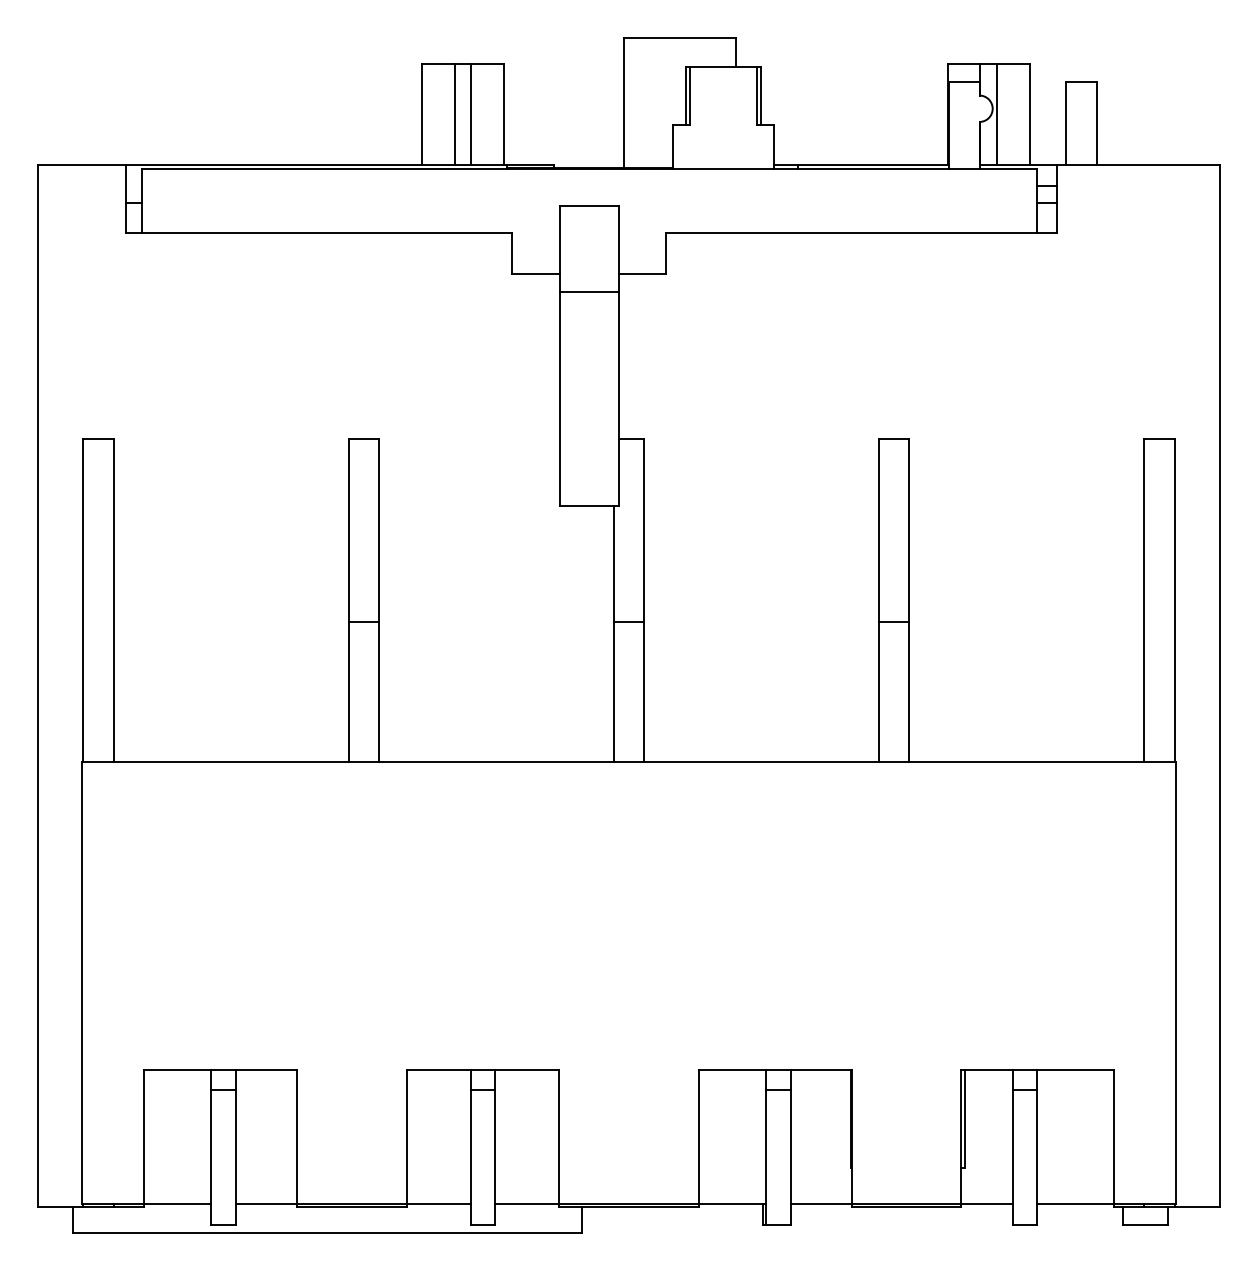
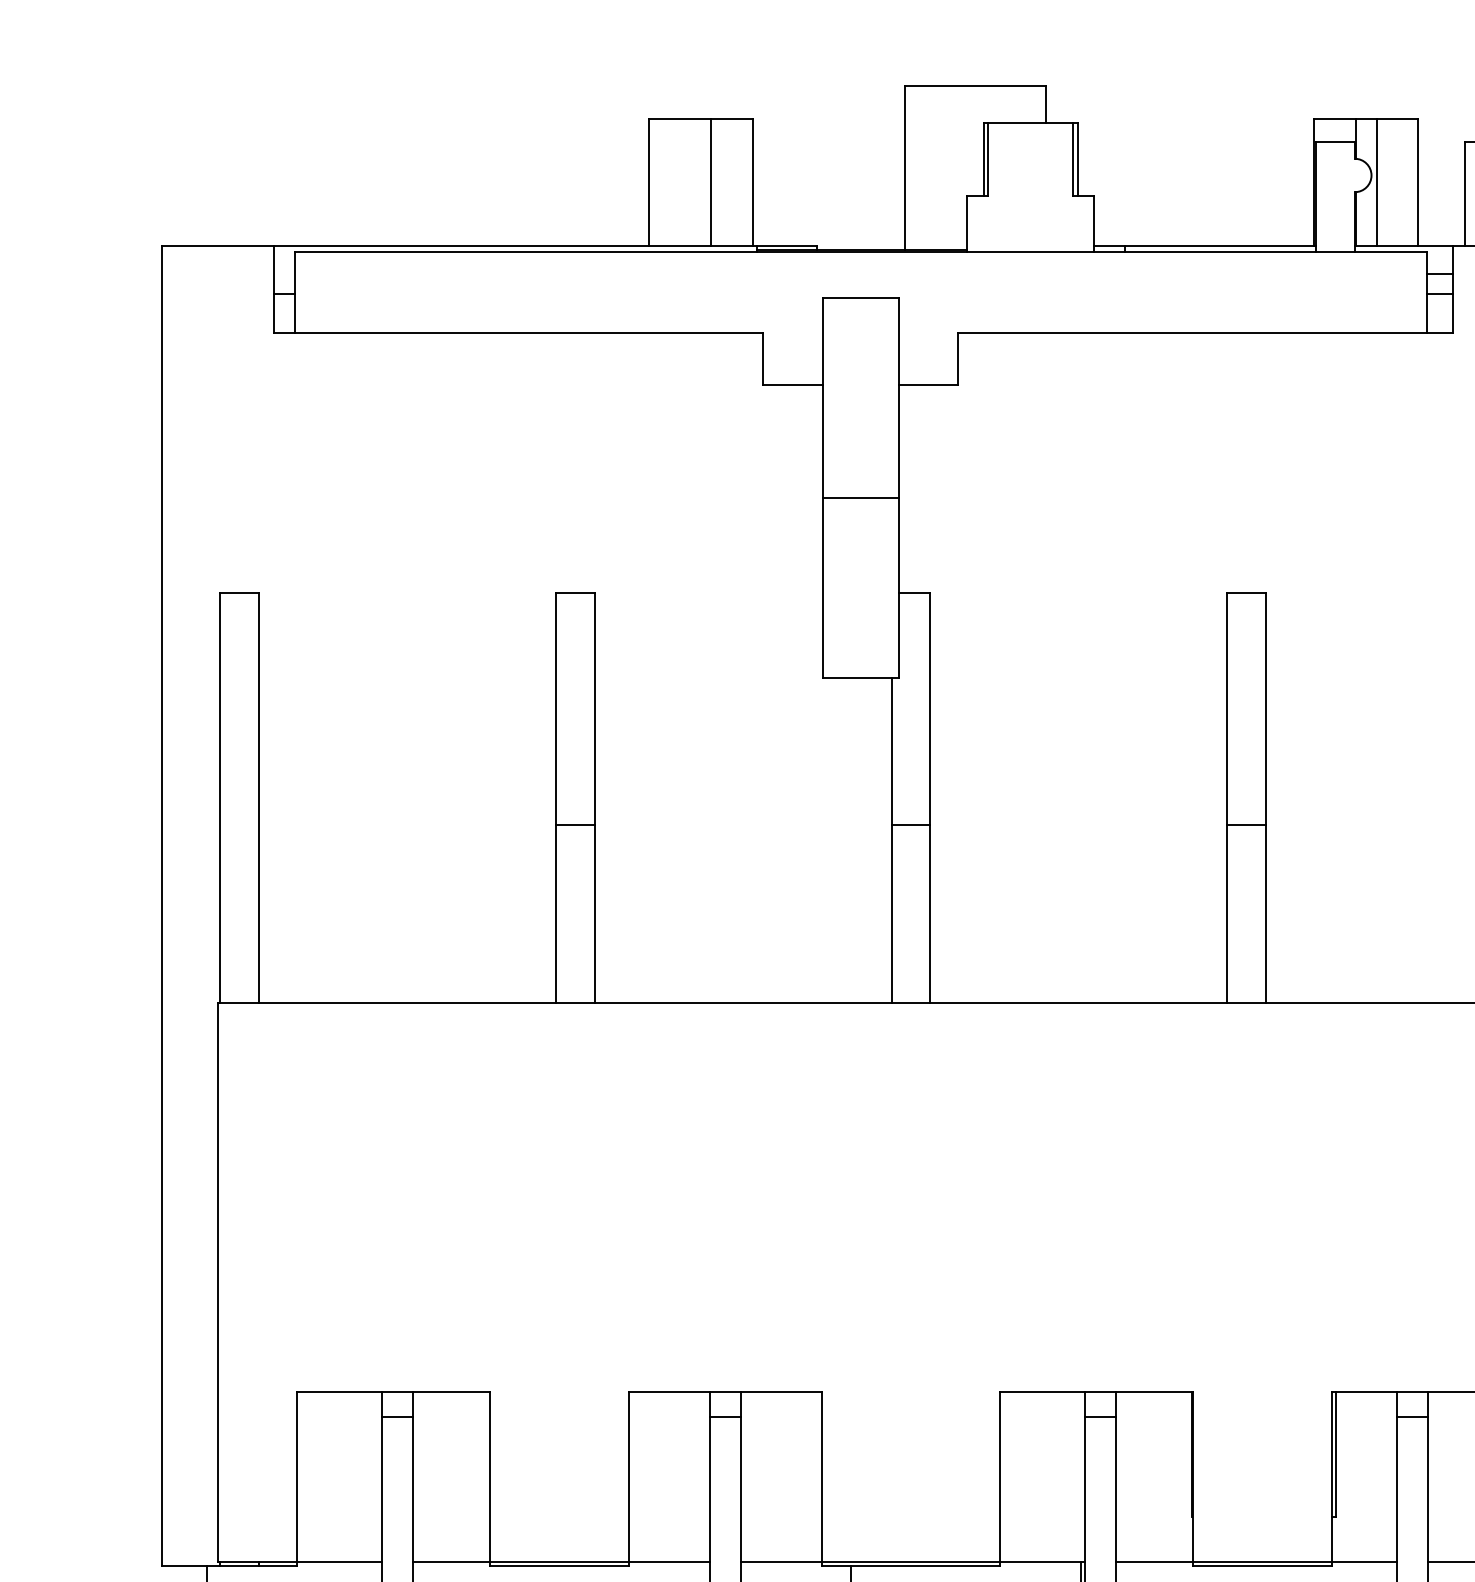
line: (454, 114) -> (690, 182), removed
line: (589, 292) -> (861, 497), moved

